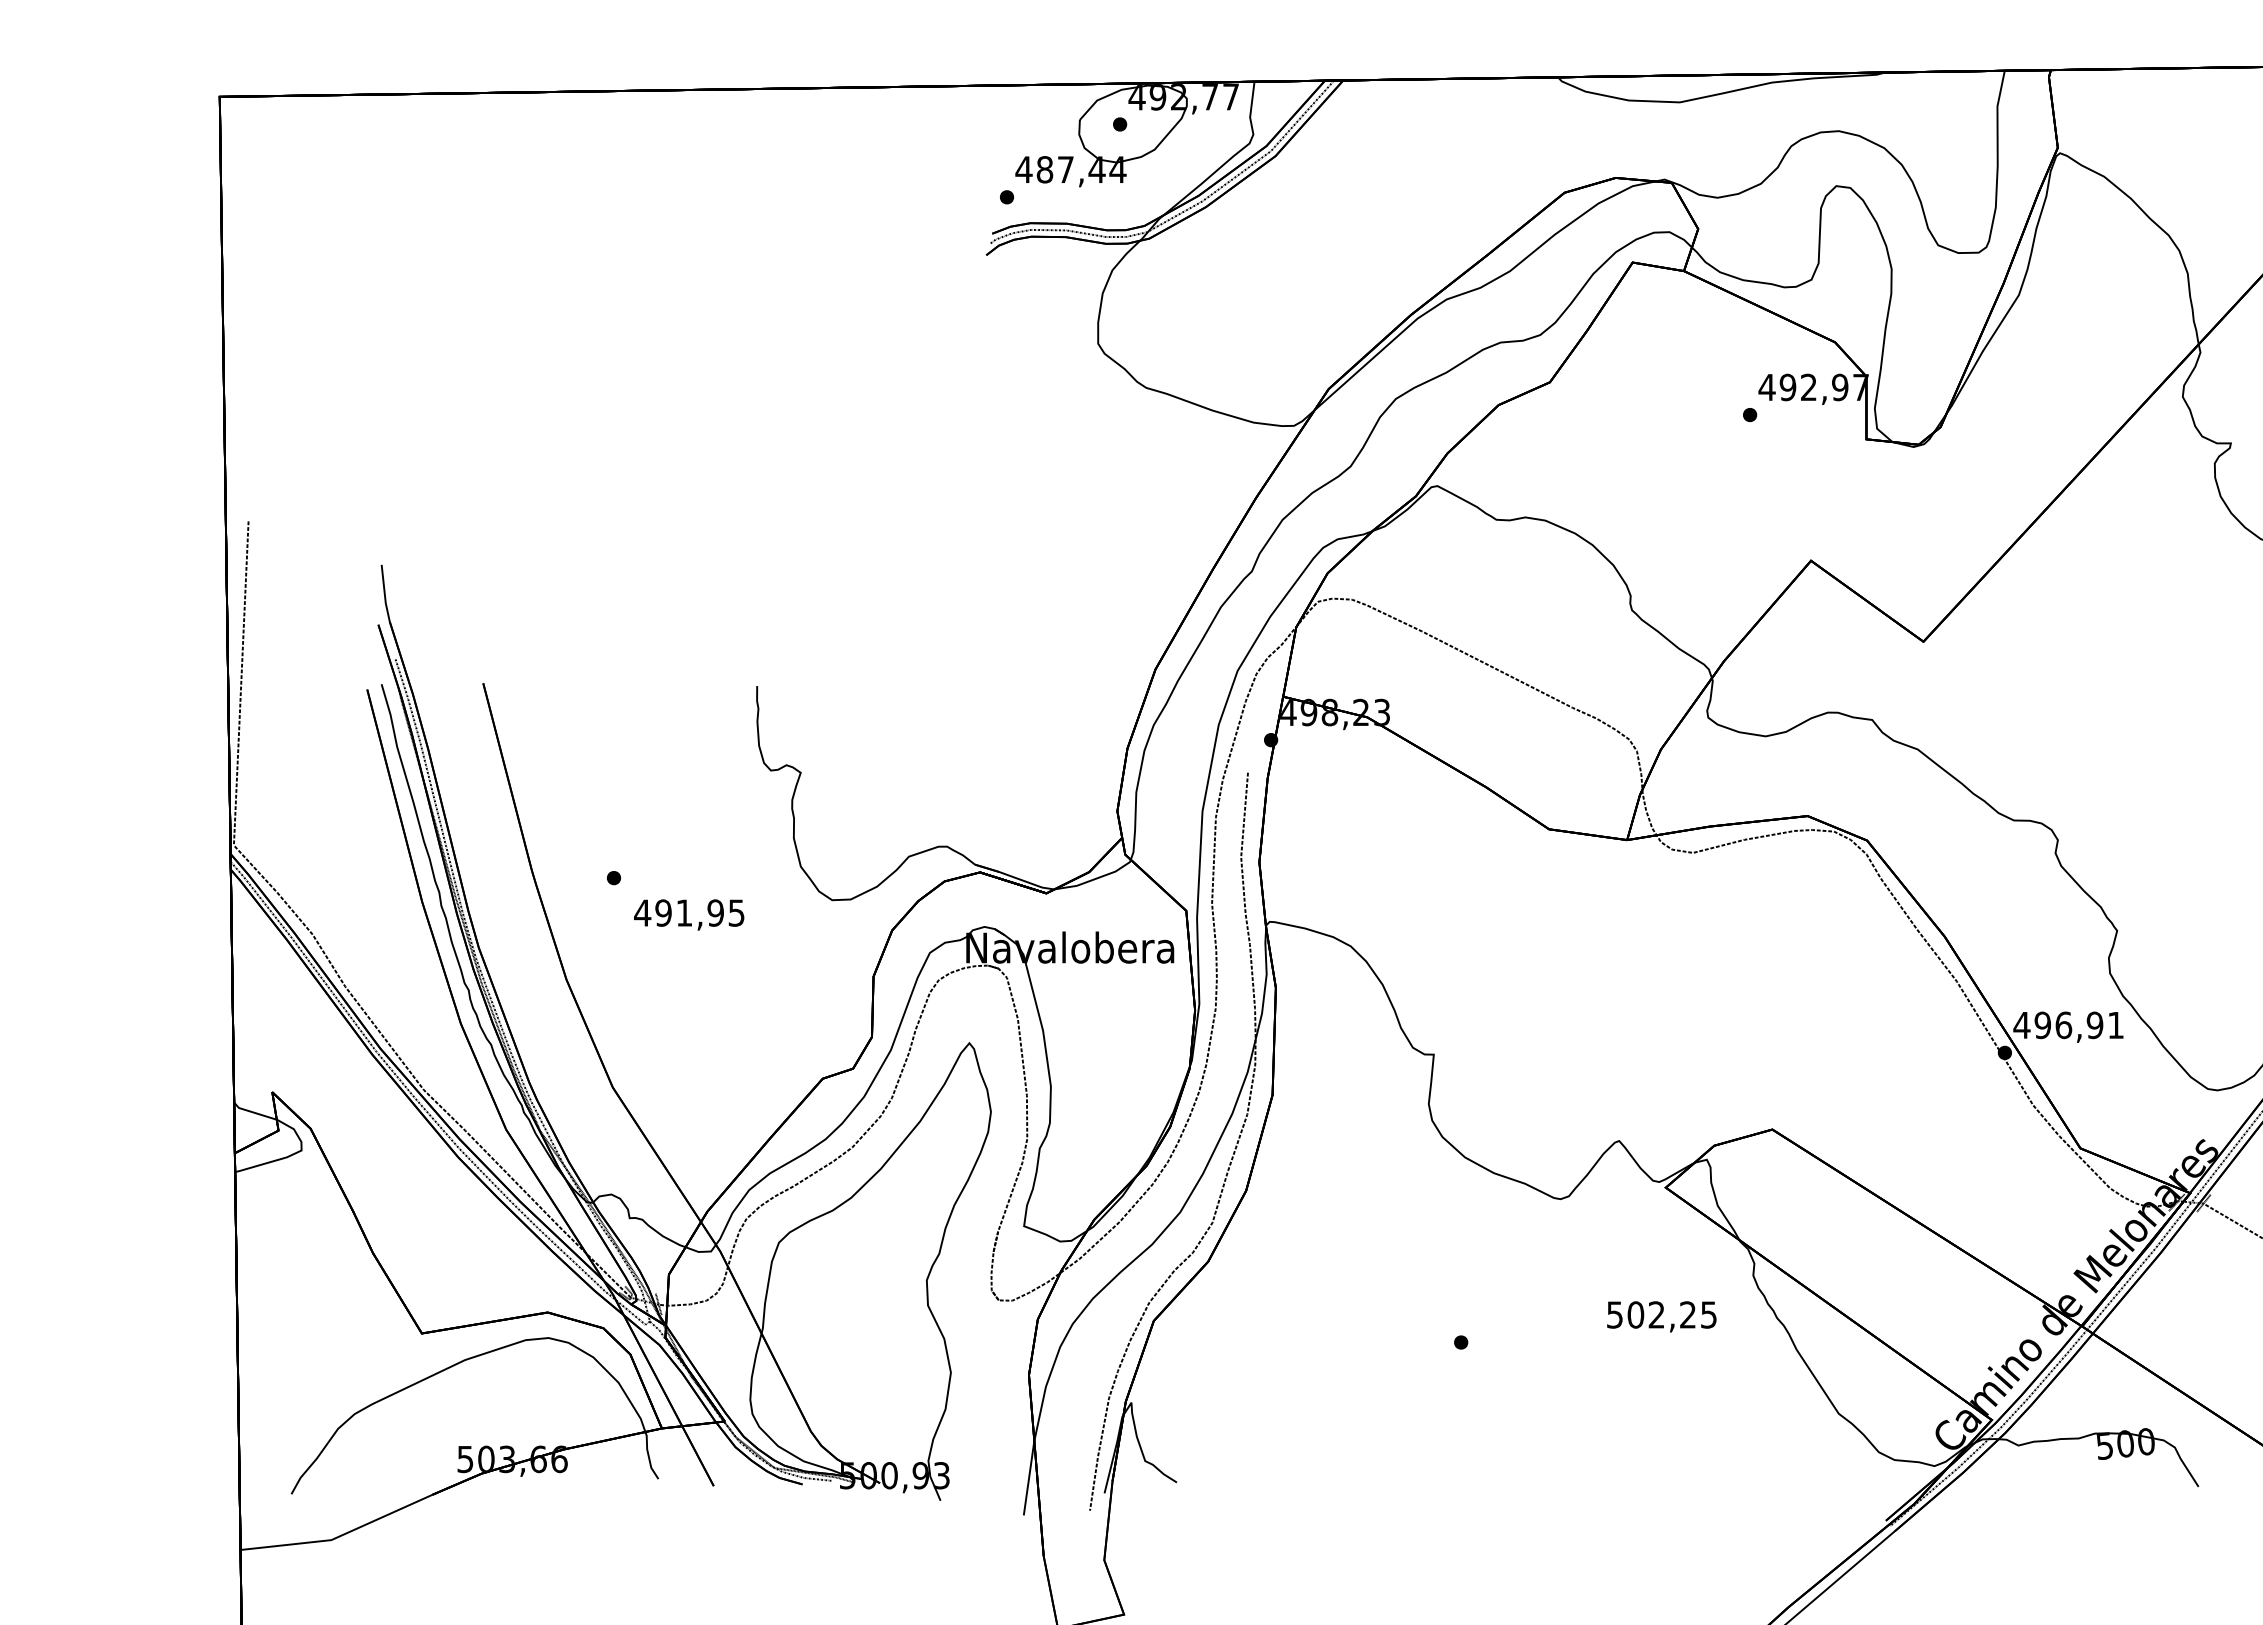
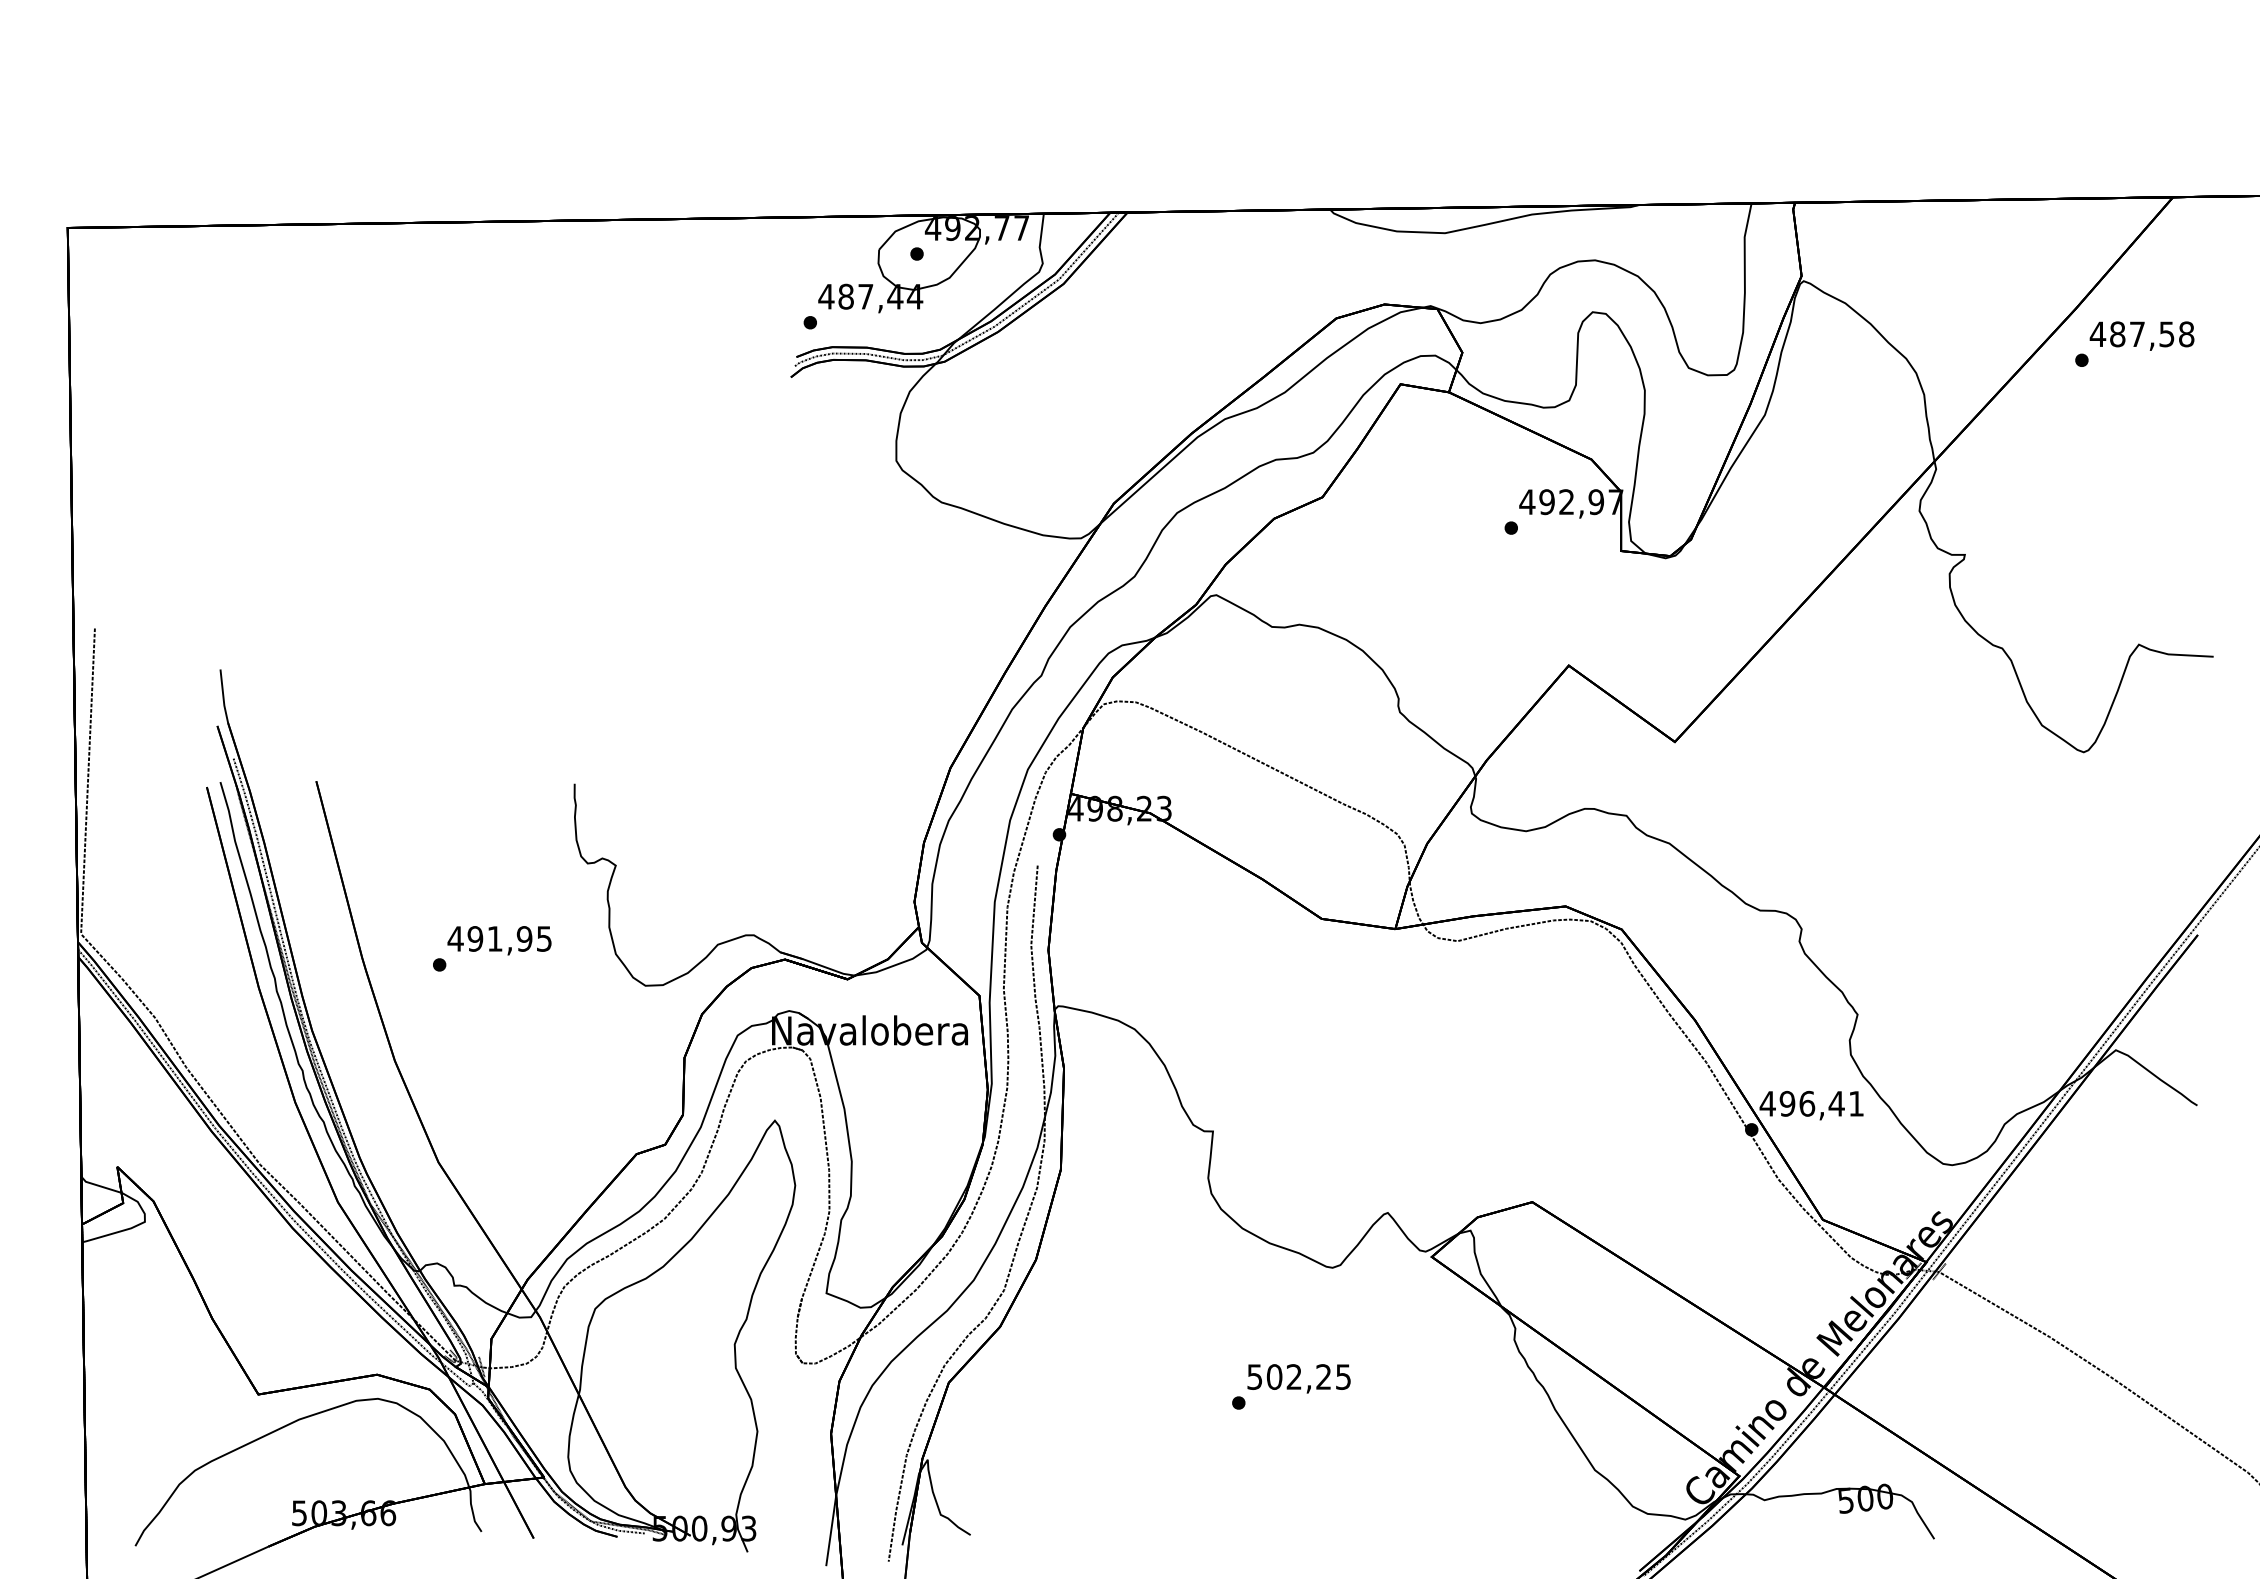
text: (689, 914) -> (499, 940), moved
text: (2094, 1024) -> (1836, 1103), 496,91 -> 496,41
text: (1661, 1316) -> (1298, 1378), moved

